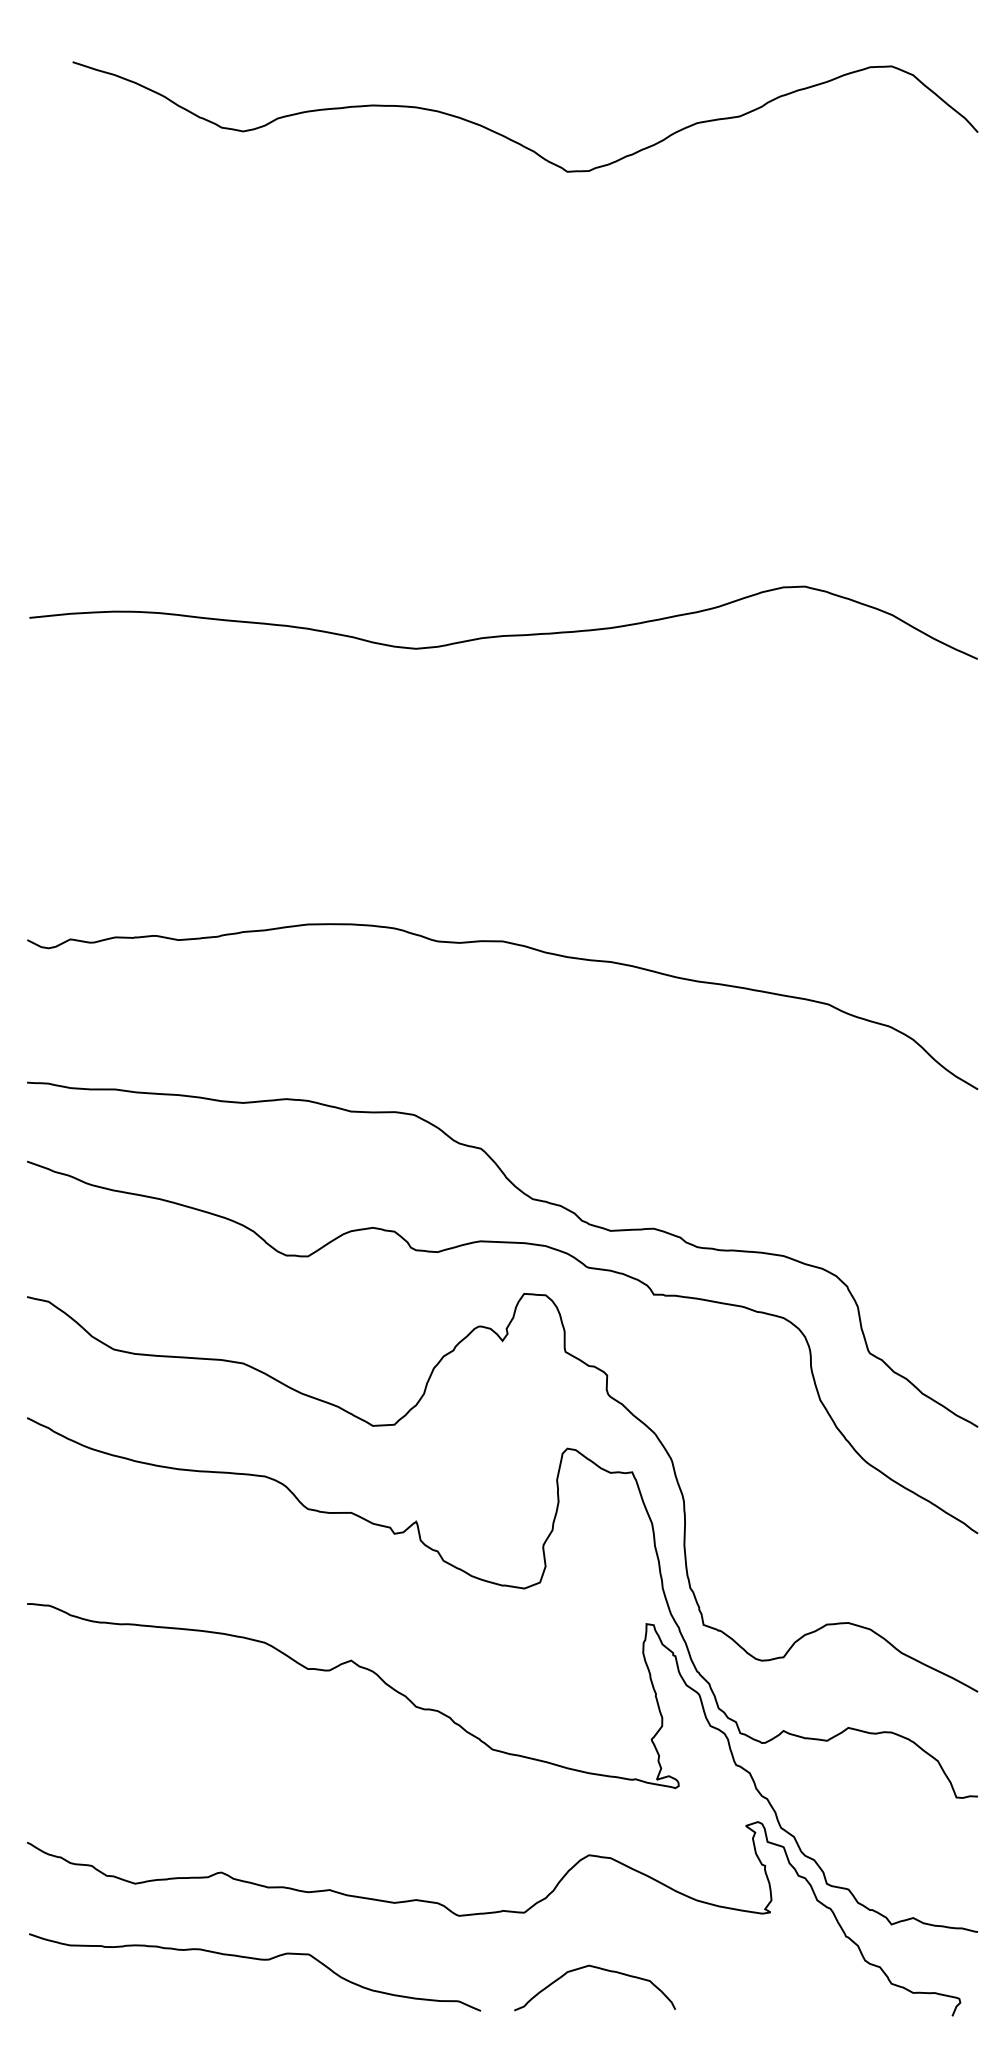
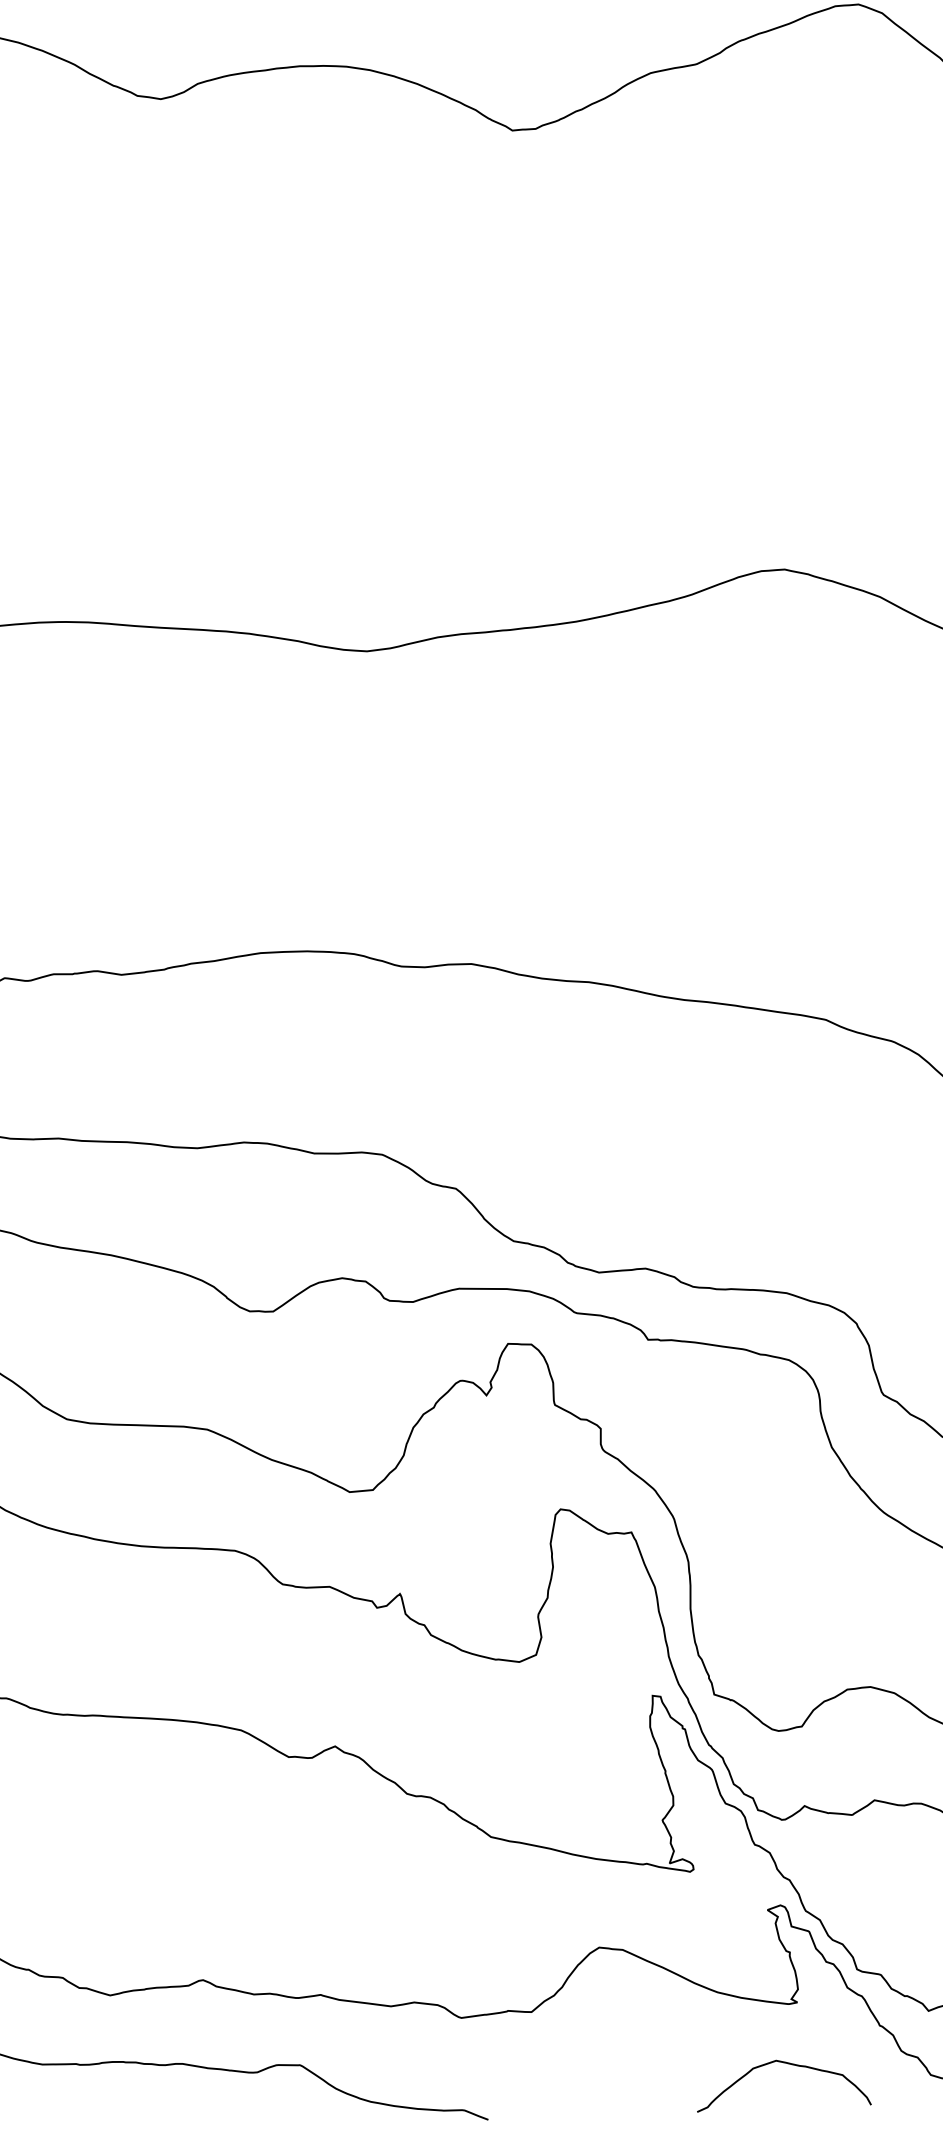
curve: (599, 1969) -> (787, 2064), moved

